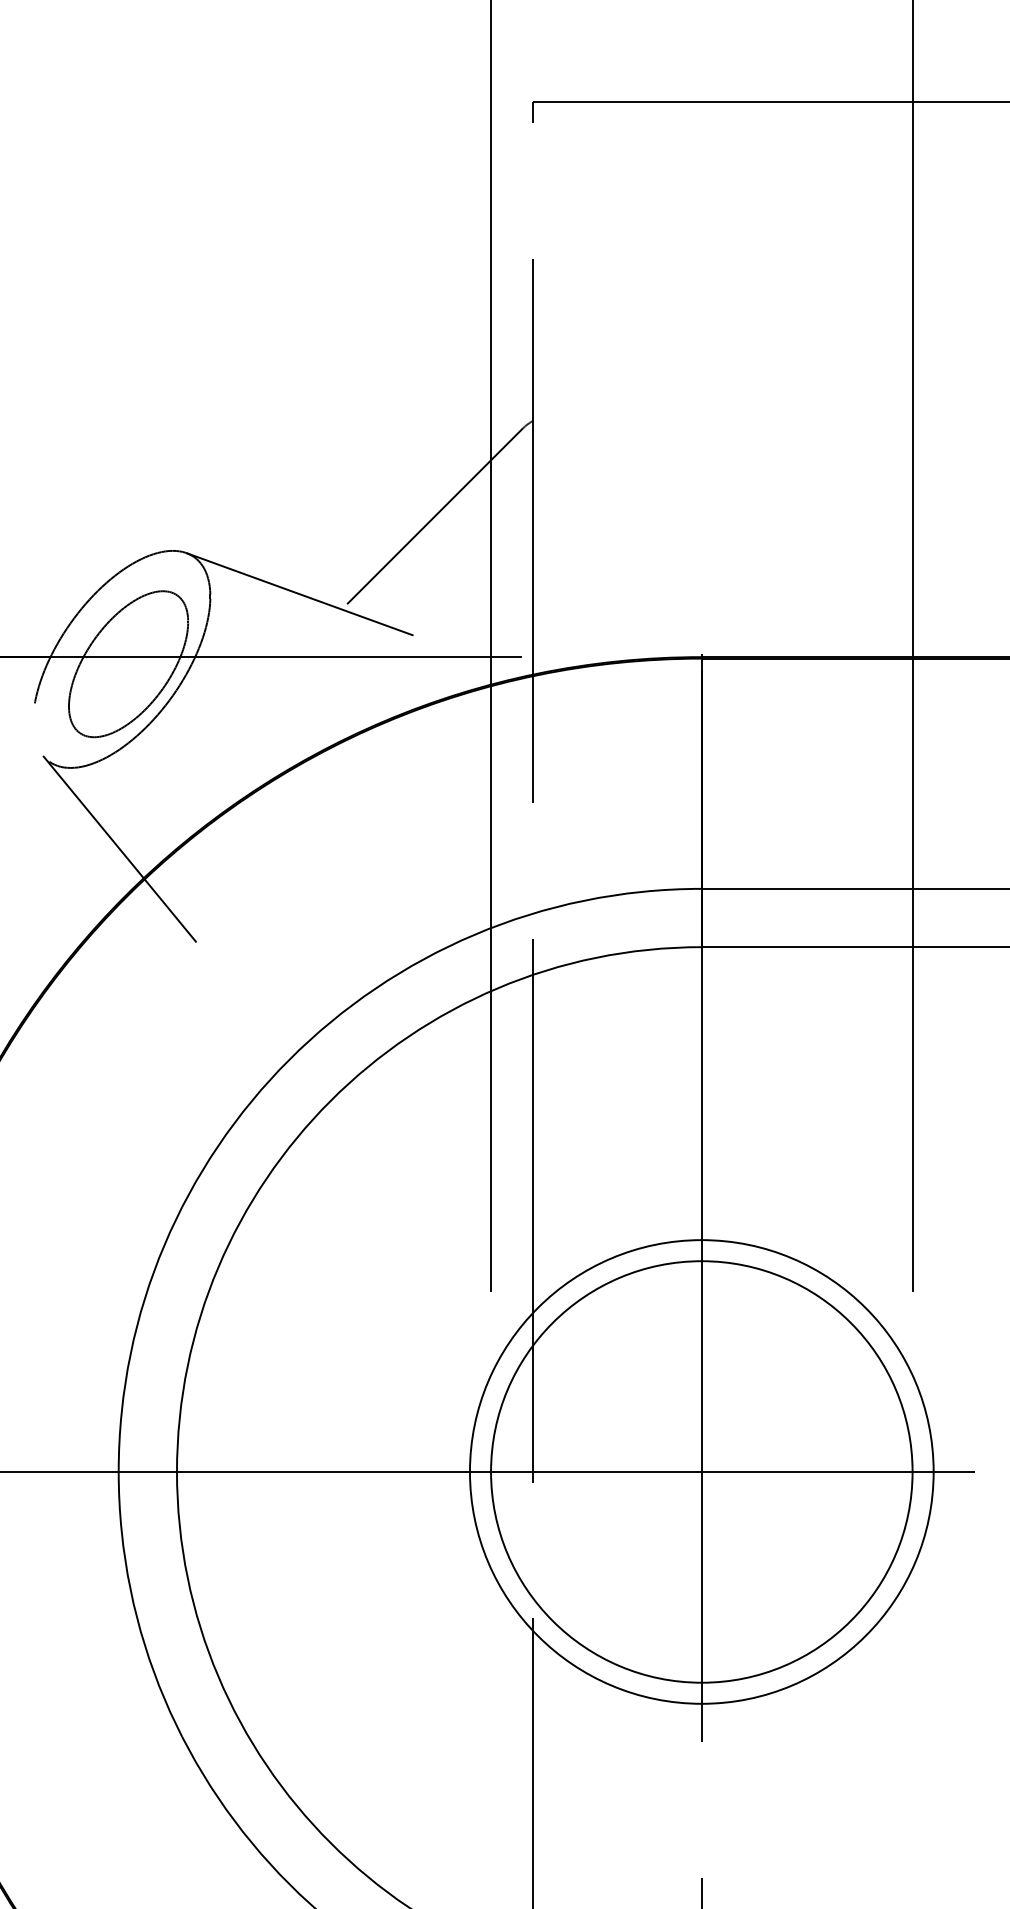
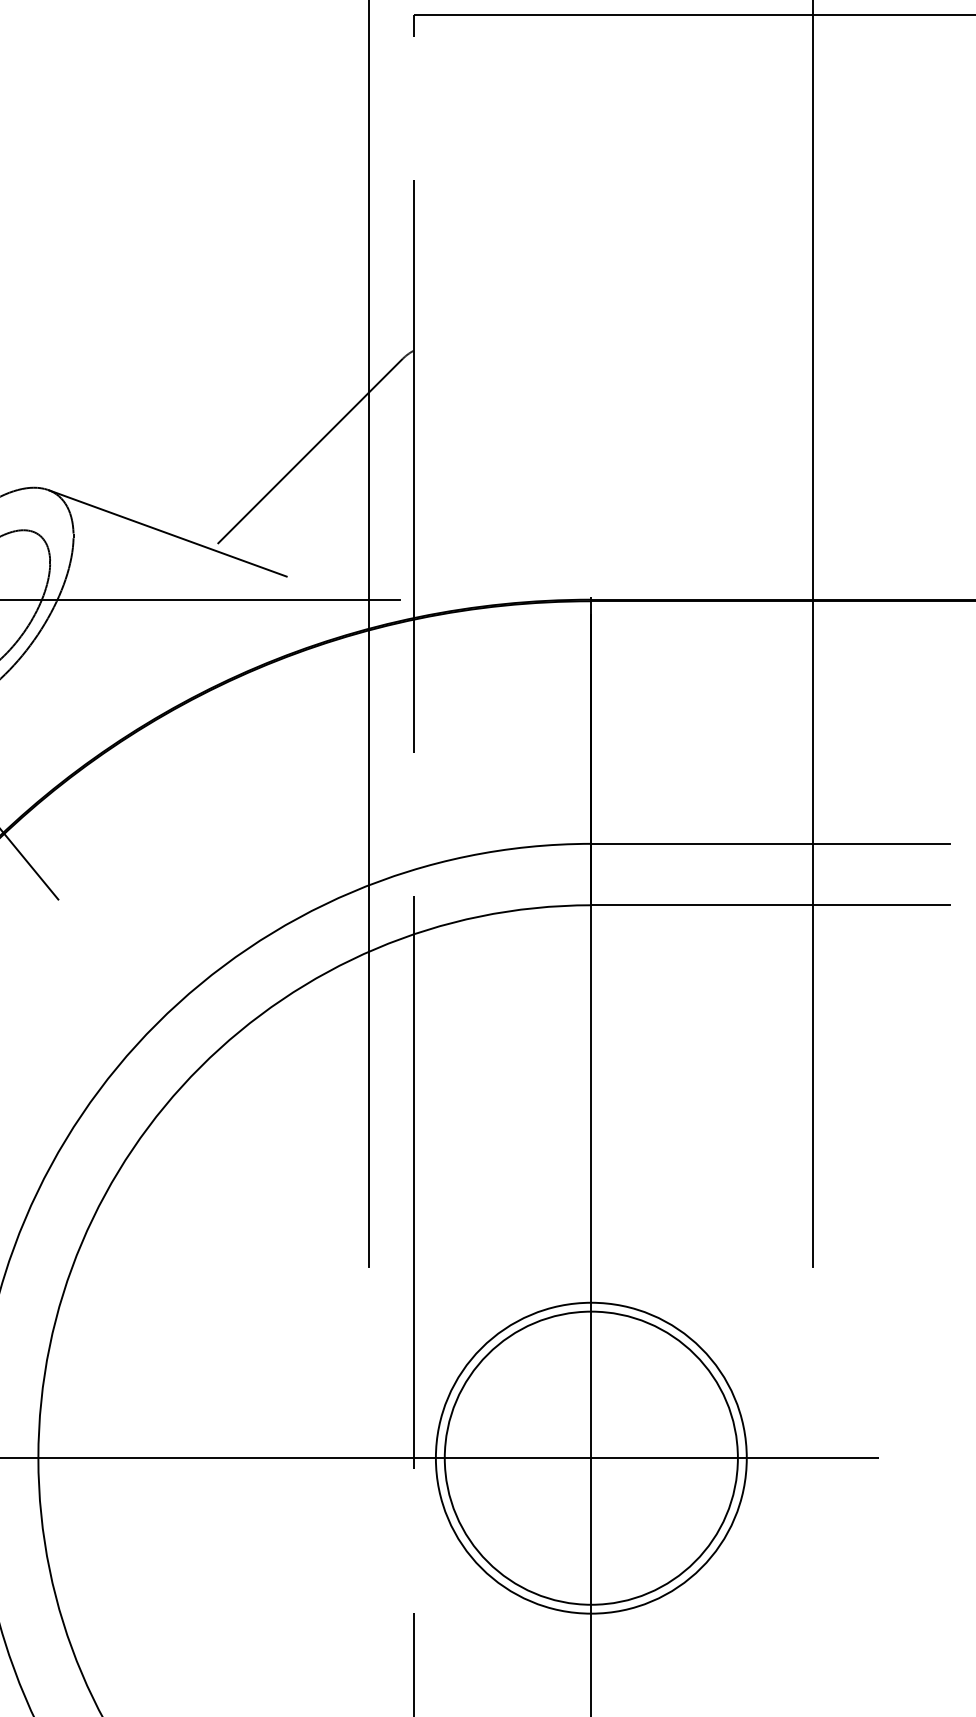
circle: (701, 1471) -> (591, 1457), size x0.6
circle: (701, 1471) -> (591, 1457), size x0.7

